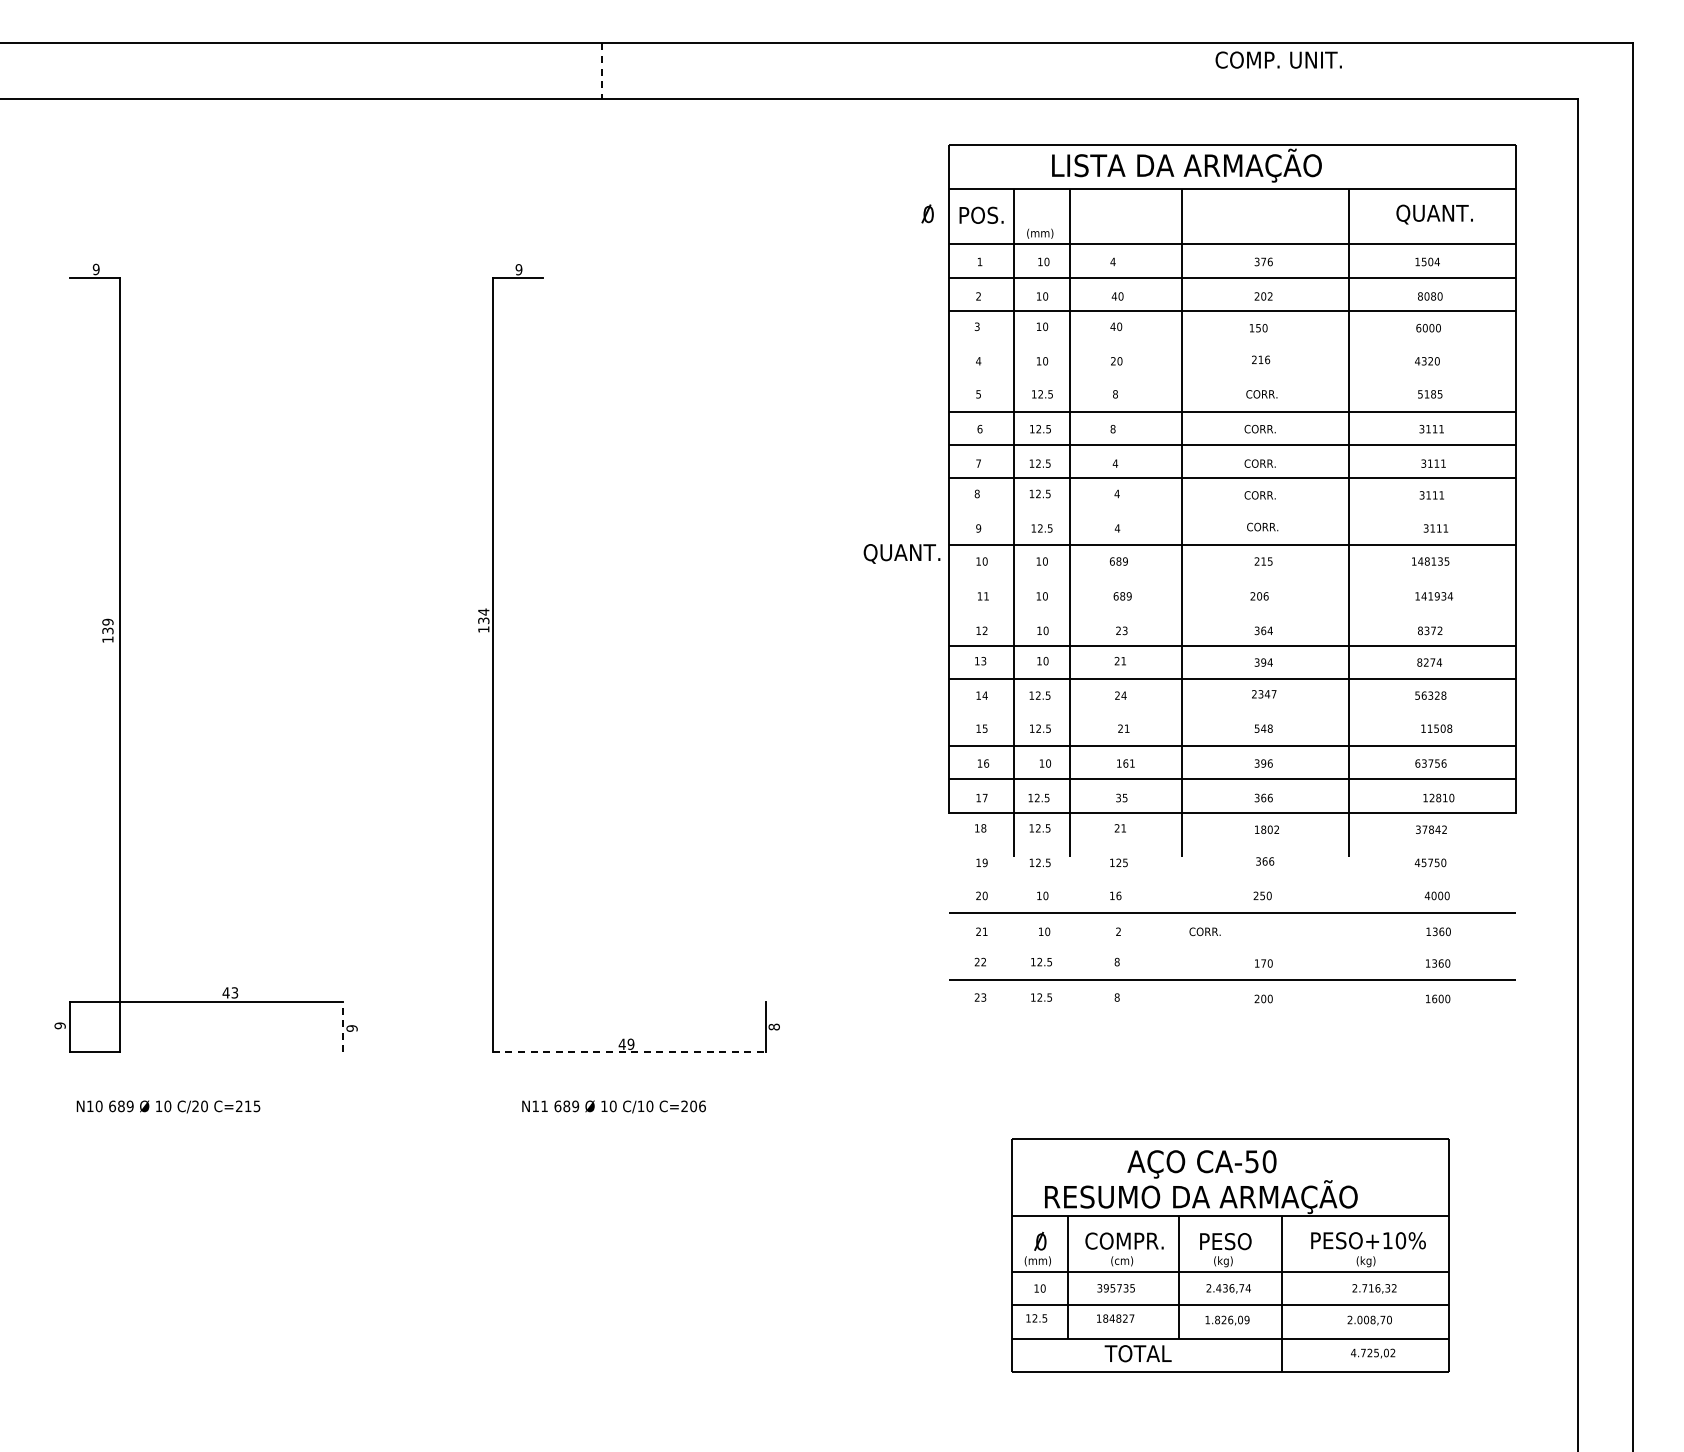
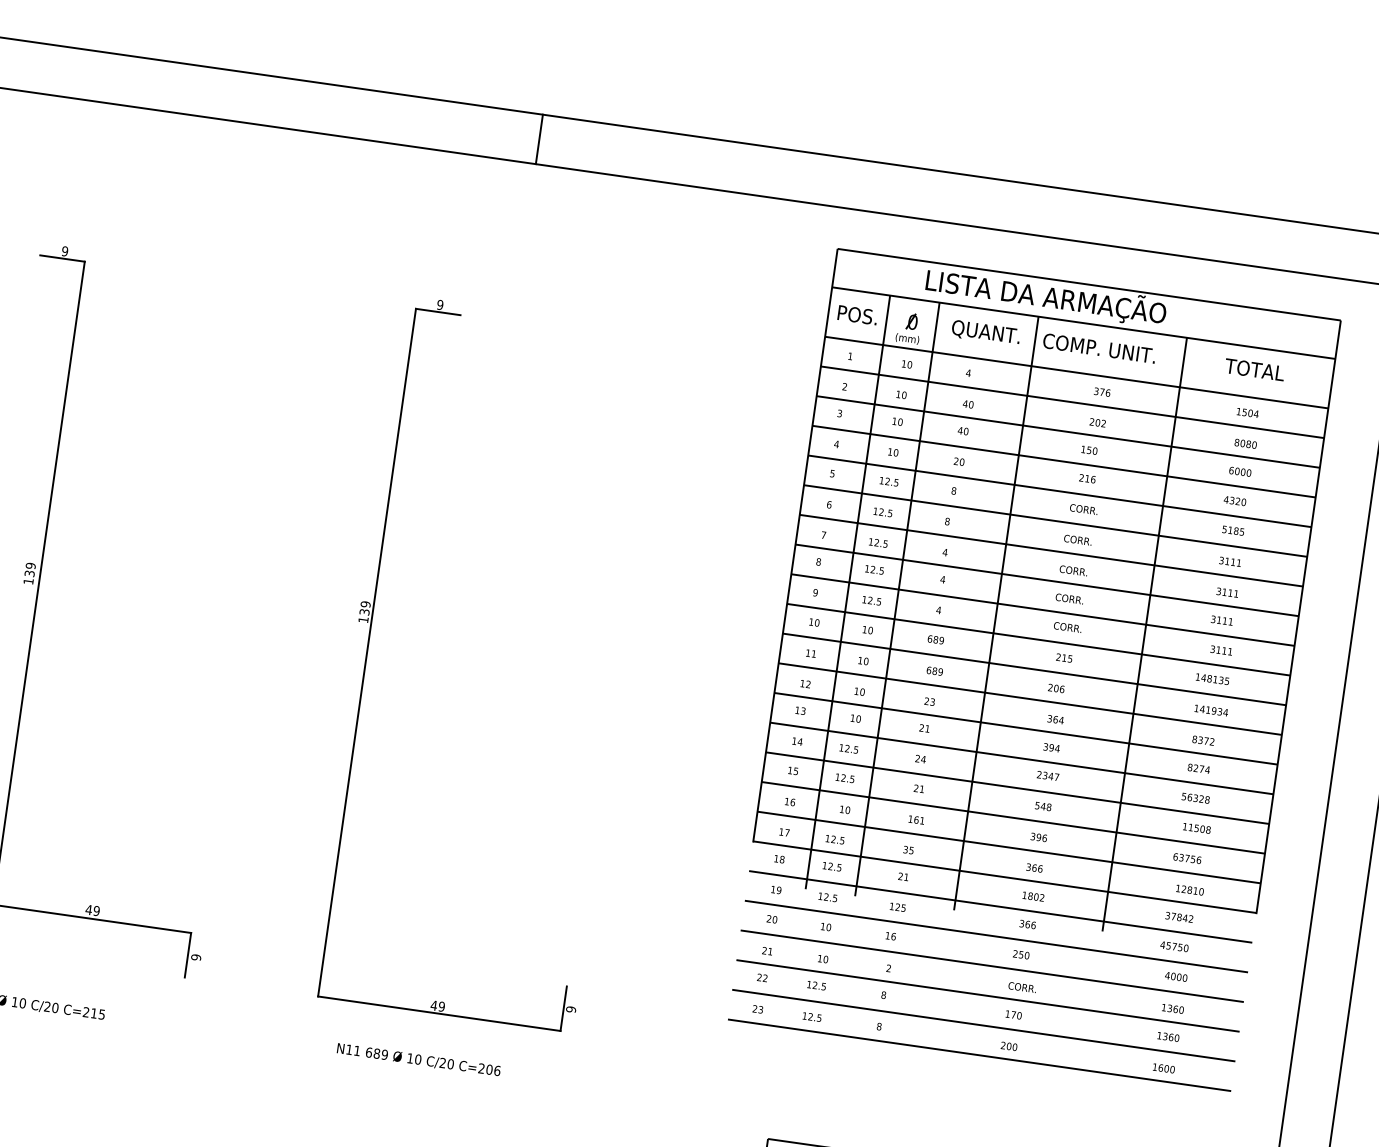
text: (1278, 59) -> (1099, 347), moved
line: (602, 71) -> (539, 139), dashed -> solid
part: (927, 213) -> (912, 321), moved
text: (1433, 214) -> (1258, 371), QUANT. -> TOTAL
line: (1231, 344) -> (1063, 461), added
line: (1231, 378) -> (1058, 491), added
line: (1231, 511) -> (1042, 609), added
text: (901, 553) -> (985, 332), moved
line: (1231, 578) -> (1033, 669), added
text: (483, 611) -> (365, 603), 134 -> 139
line: (1231, 612) -> (1029, 699), added
line: (1231, 712) -> (1016, 788), added
line: (1231, 846) -> (999, 907), added
line: (1231, 879) -> (995, 936), added
text: (1204, 931) -> (1021, 987), moved
line: (1231, 946) -> (987, 995), added
text: (234, 992) -> (96, 910), 43 -> 49
line: (1231, 1013) -> (978, 1055), added
line: (342, 1026) -> (187, 954), dashed -> solid
text: (773, 1026) -> (570, 1008), 8 -> 9
line: (629, 1052) -> (439, 1013), dashed -> solid
text: (640, 1105) -> (442, 1062), C/10 -> C/20

